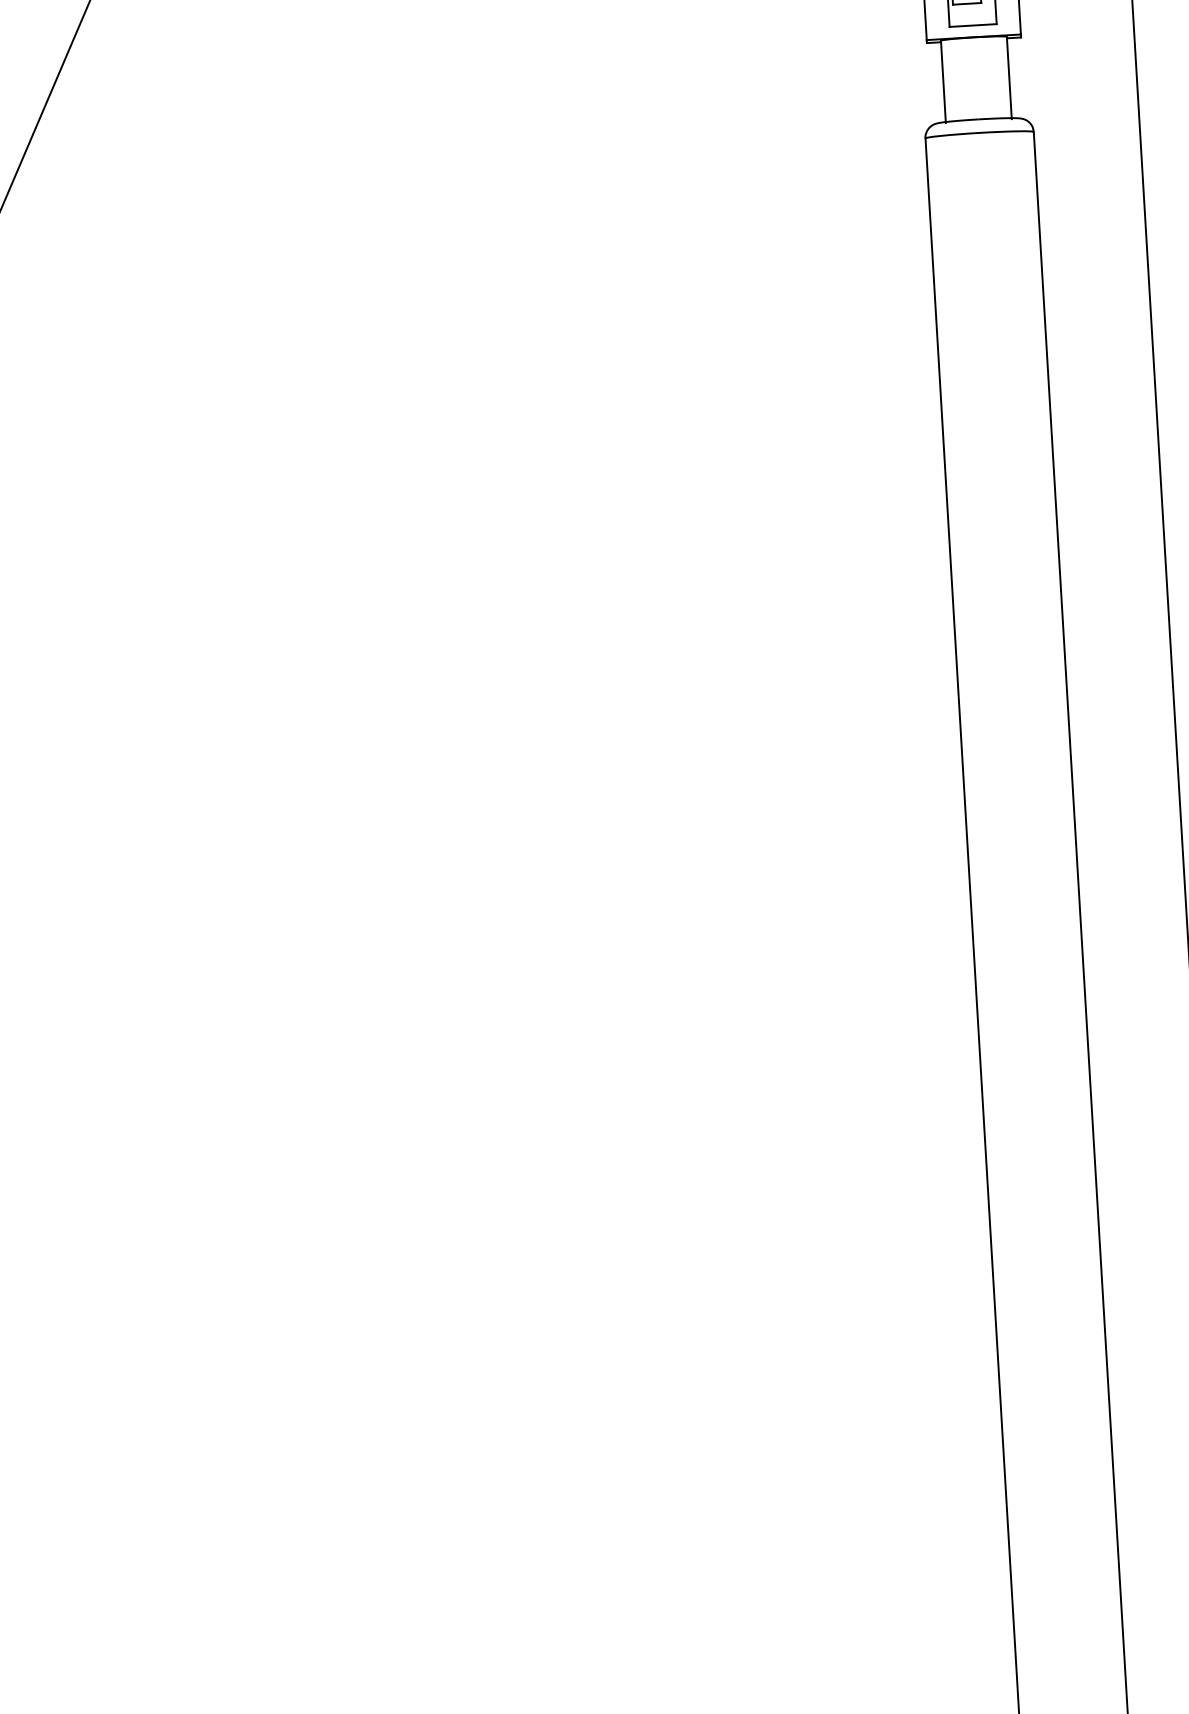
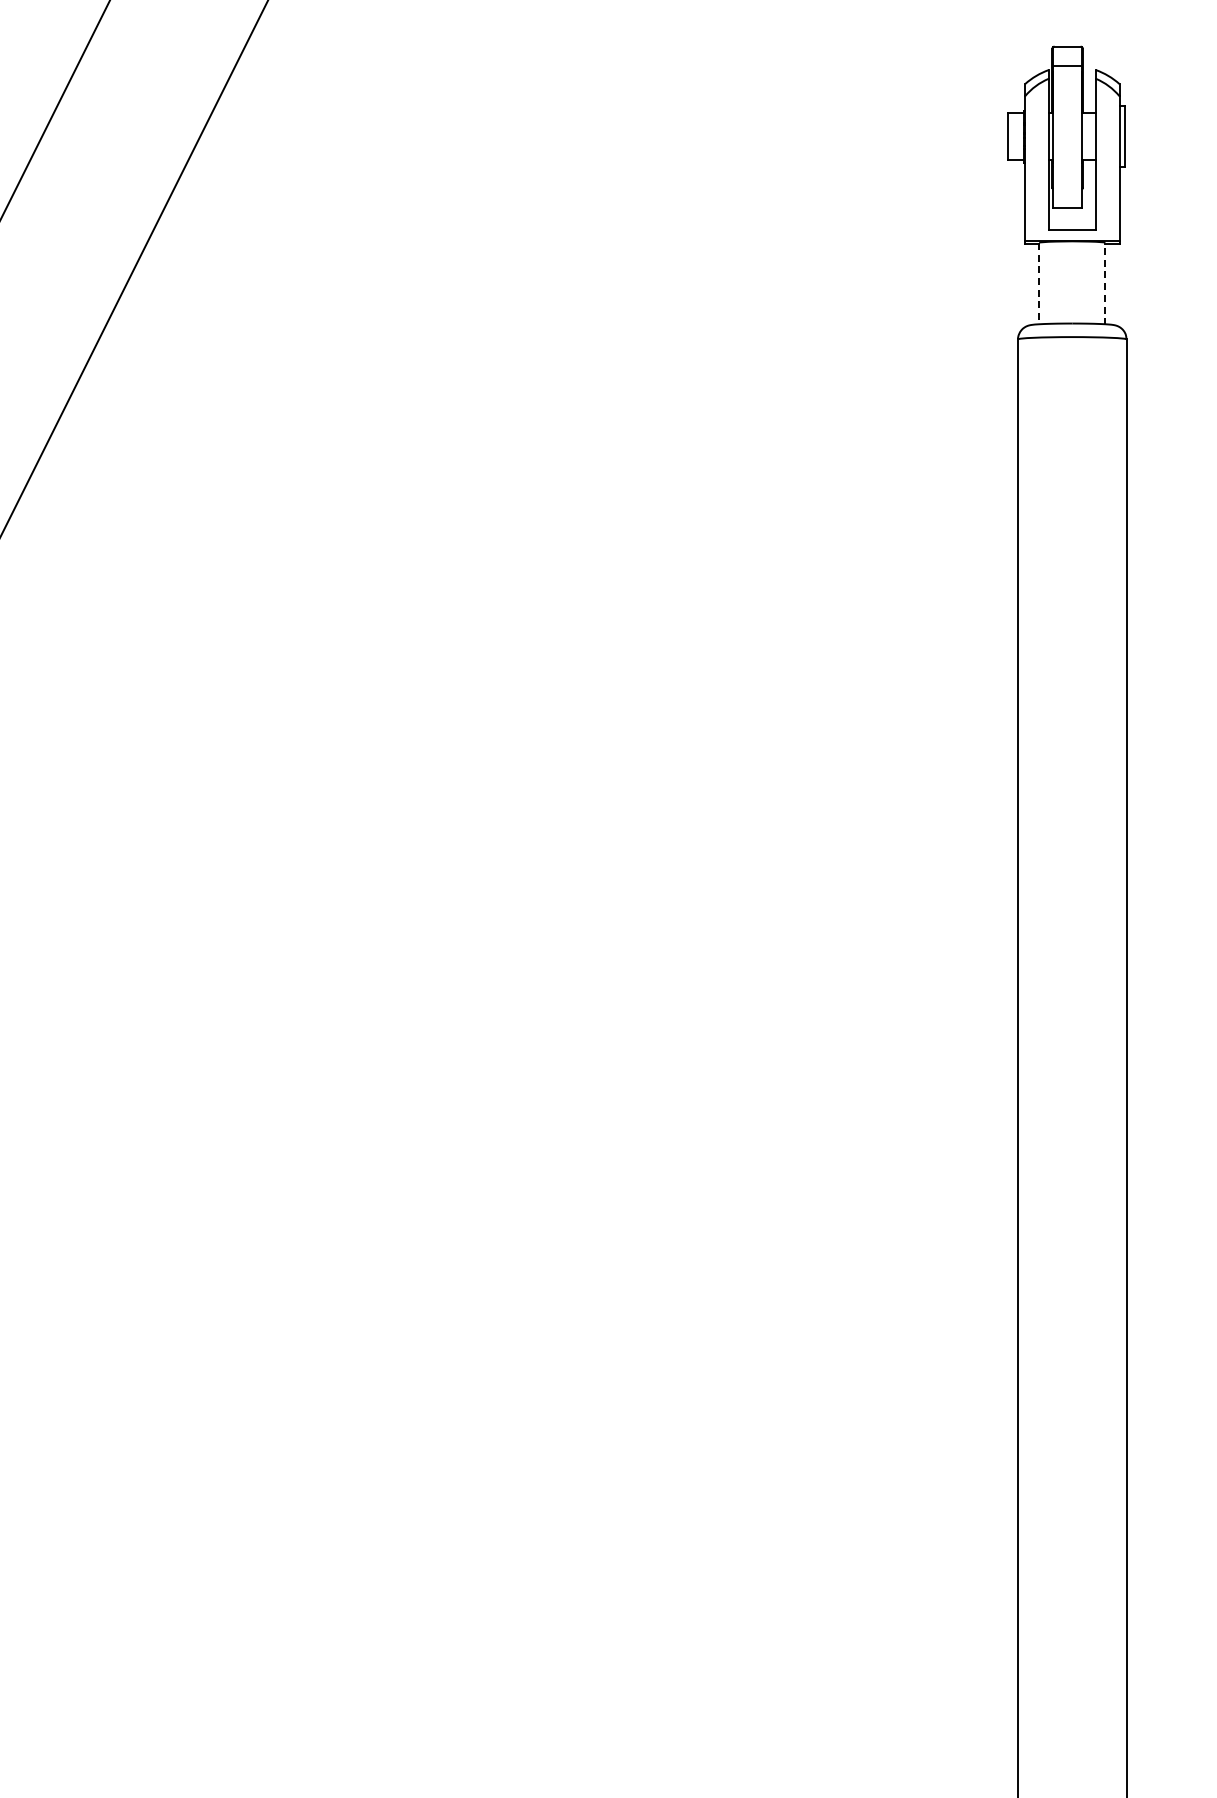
line: (1009, 77) -> (1105, 283), solid -> dashed
line: (943, 82) -> (1039, 284), solid -> dashed

